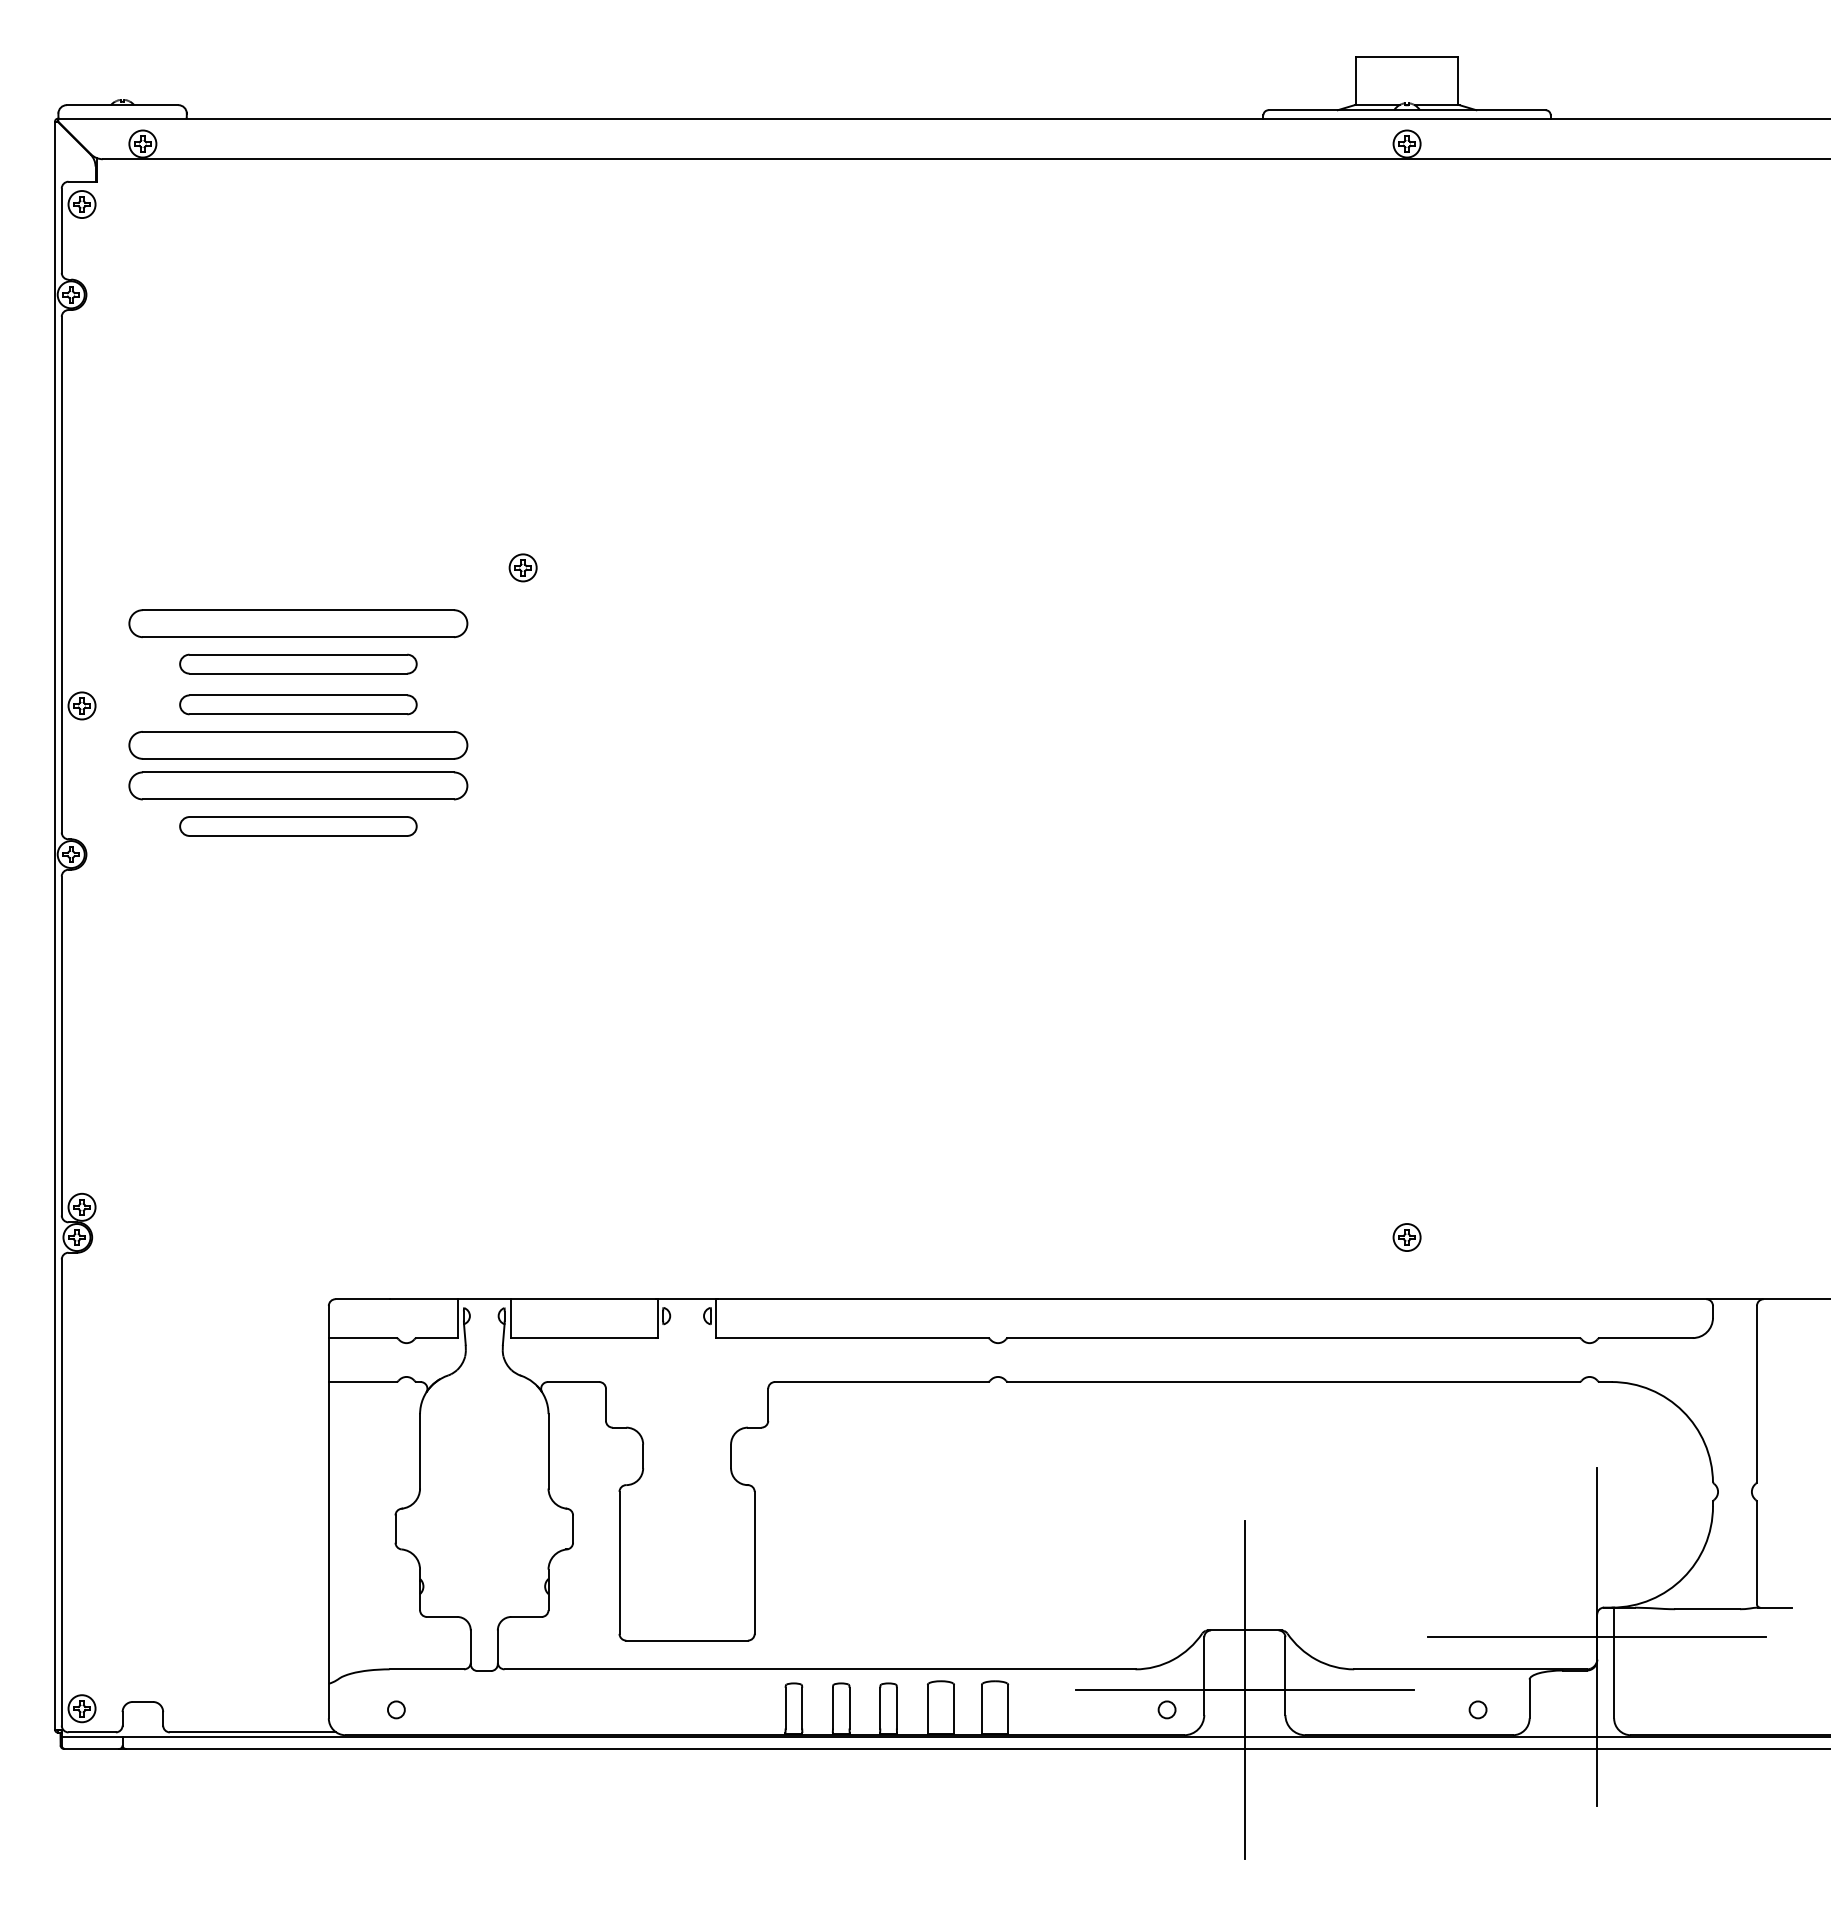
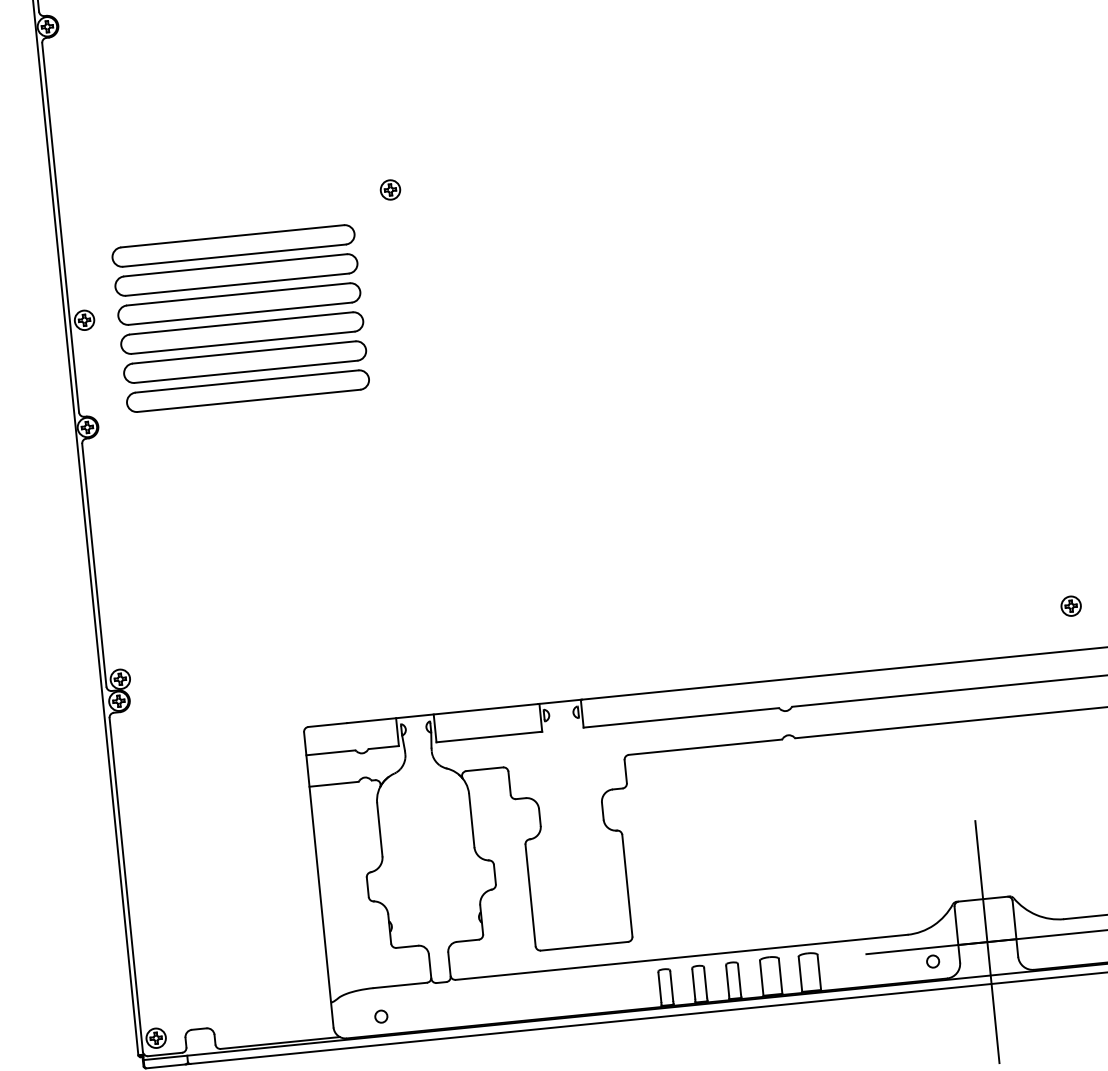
part: (298, 663) -> (236, 274), size x1.43
part: (298, 704) -> (239, 303), size x1.43
part: (298, 826) -> (248, 391), size x1.43

